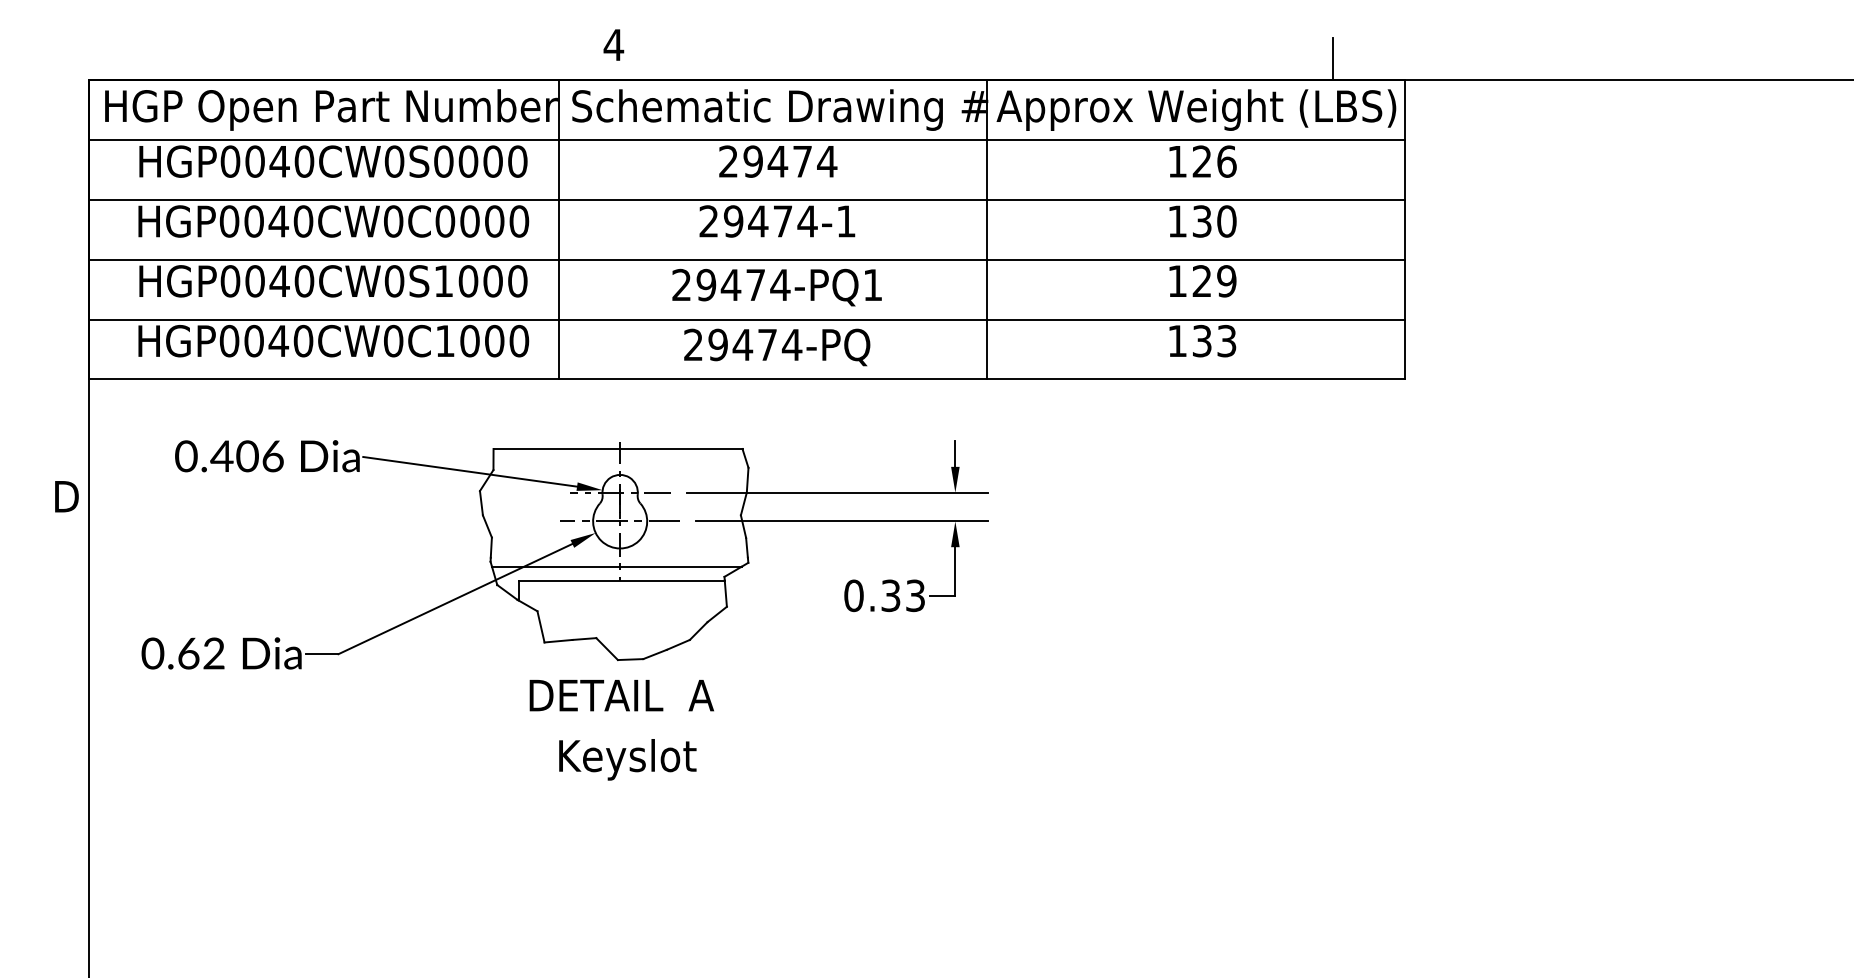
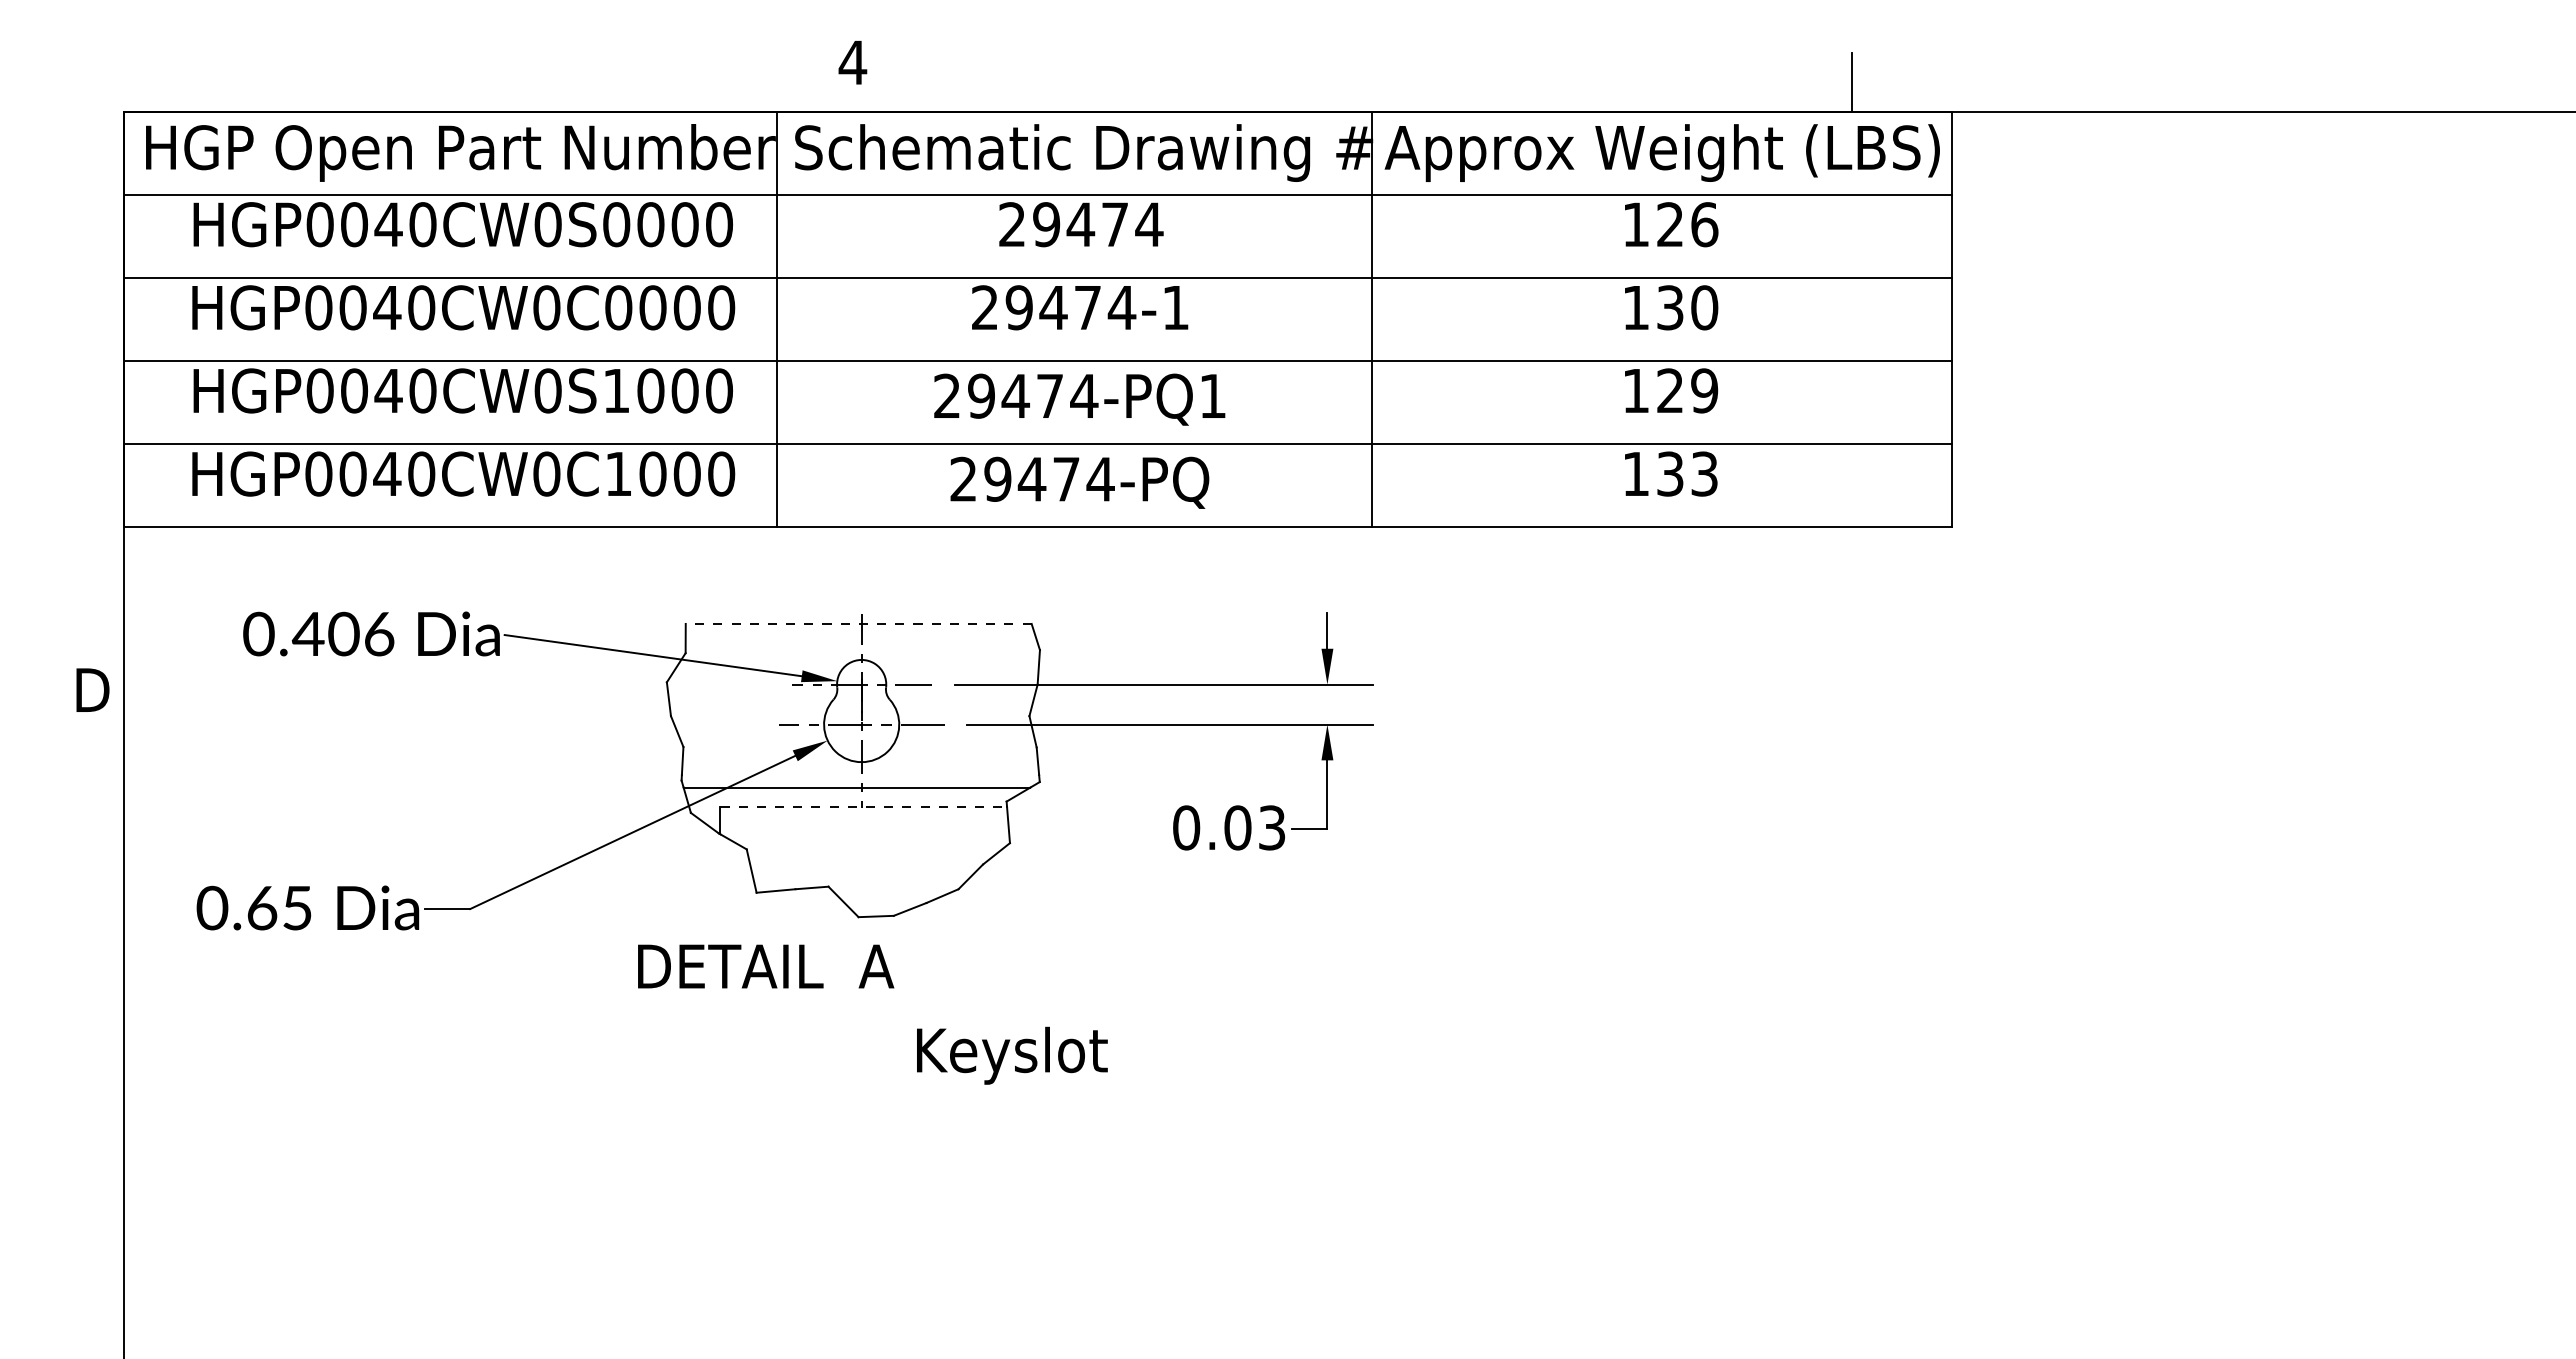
line: (617, 448) -> (858, 623), solid -> dashed
line: (622, 580) -> (864, 806), solid -> dashed
text: (890, 595) -> (1237, 827), 0.33 -> 0.03
text: (213, 653) -> (296, 907), 0.62 -> 0.65
text: (622, 695) -> (766, 966), moved
text: (627, 759) -> (1012, 1055), moved

